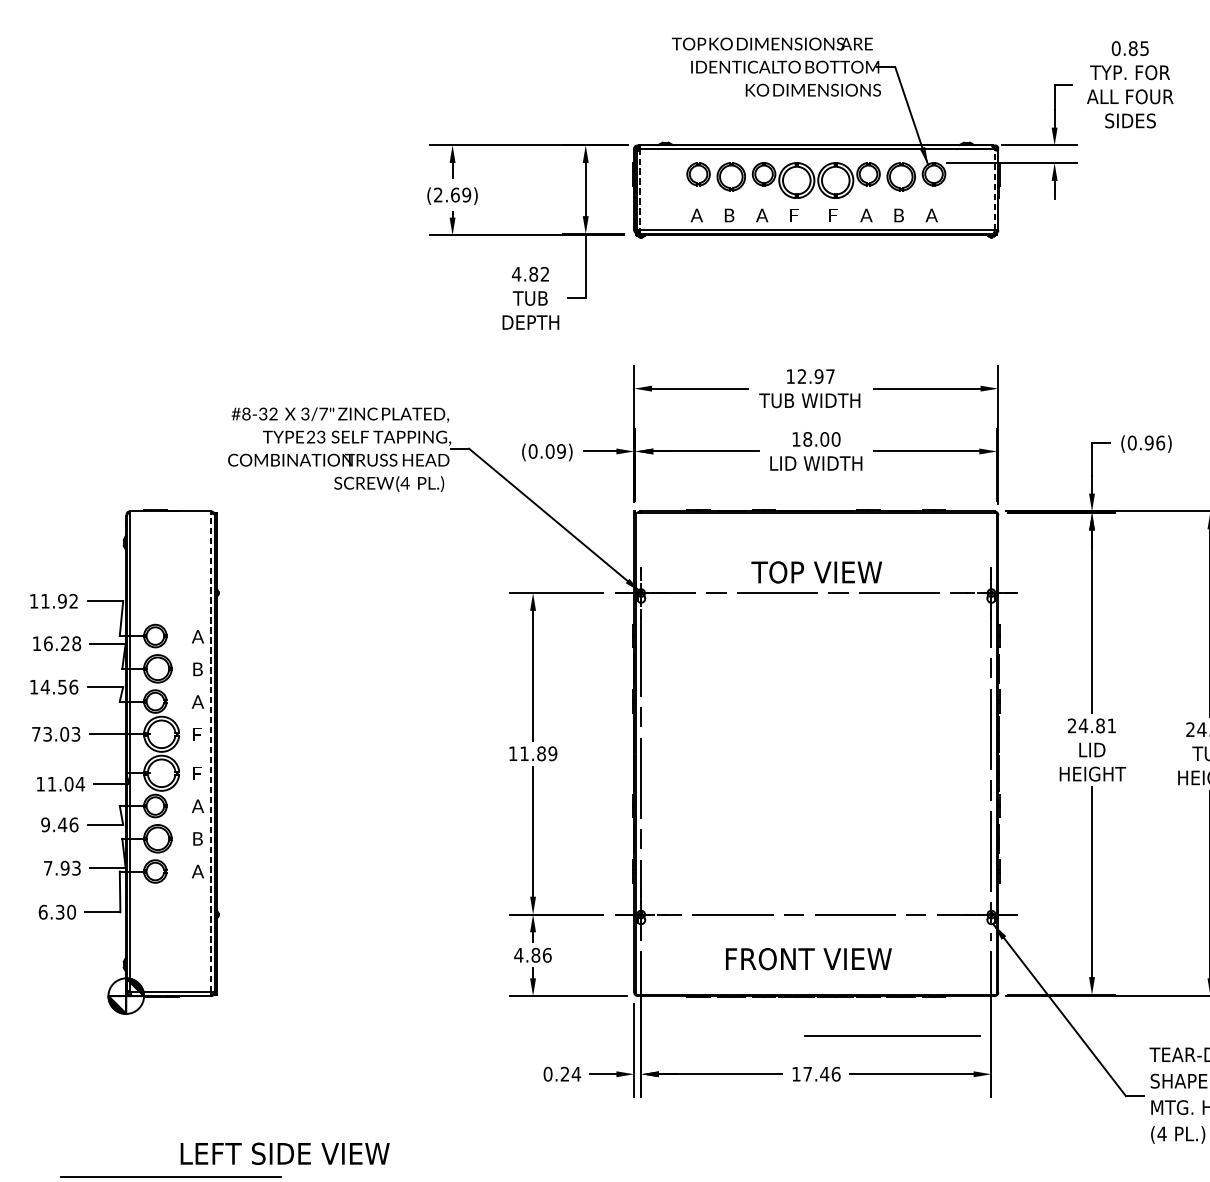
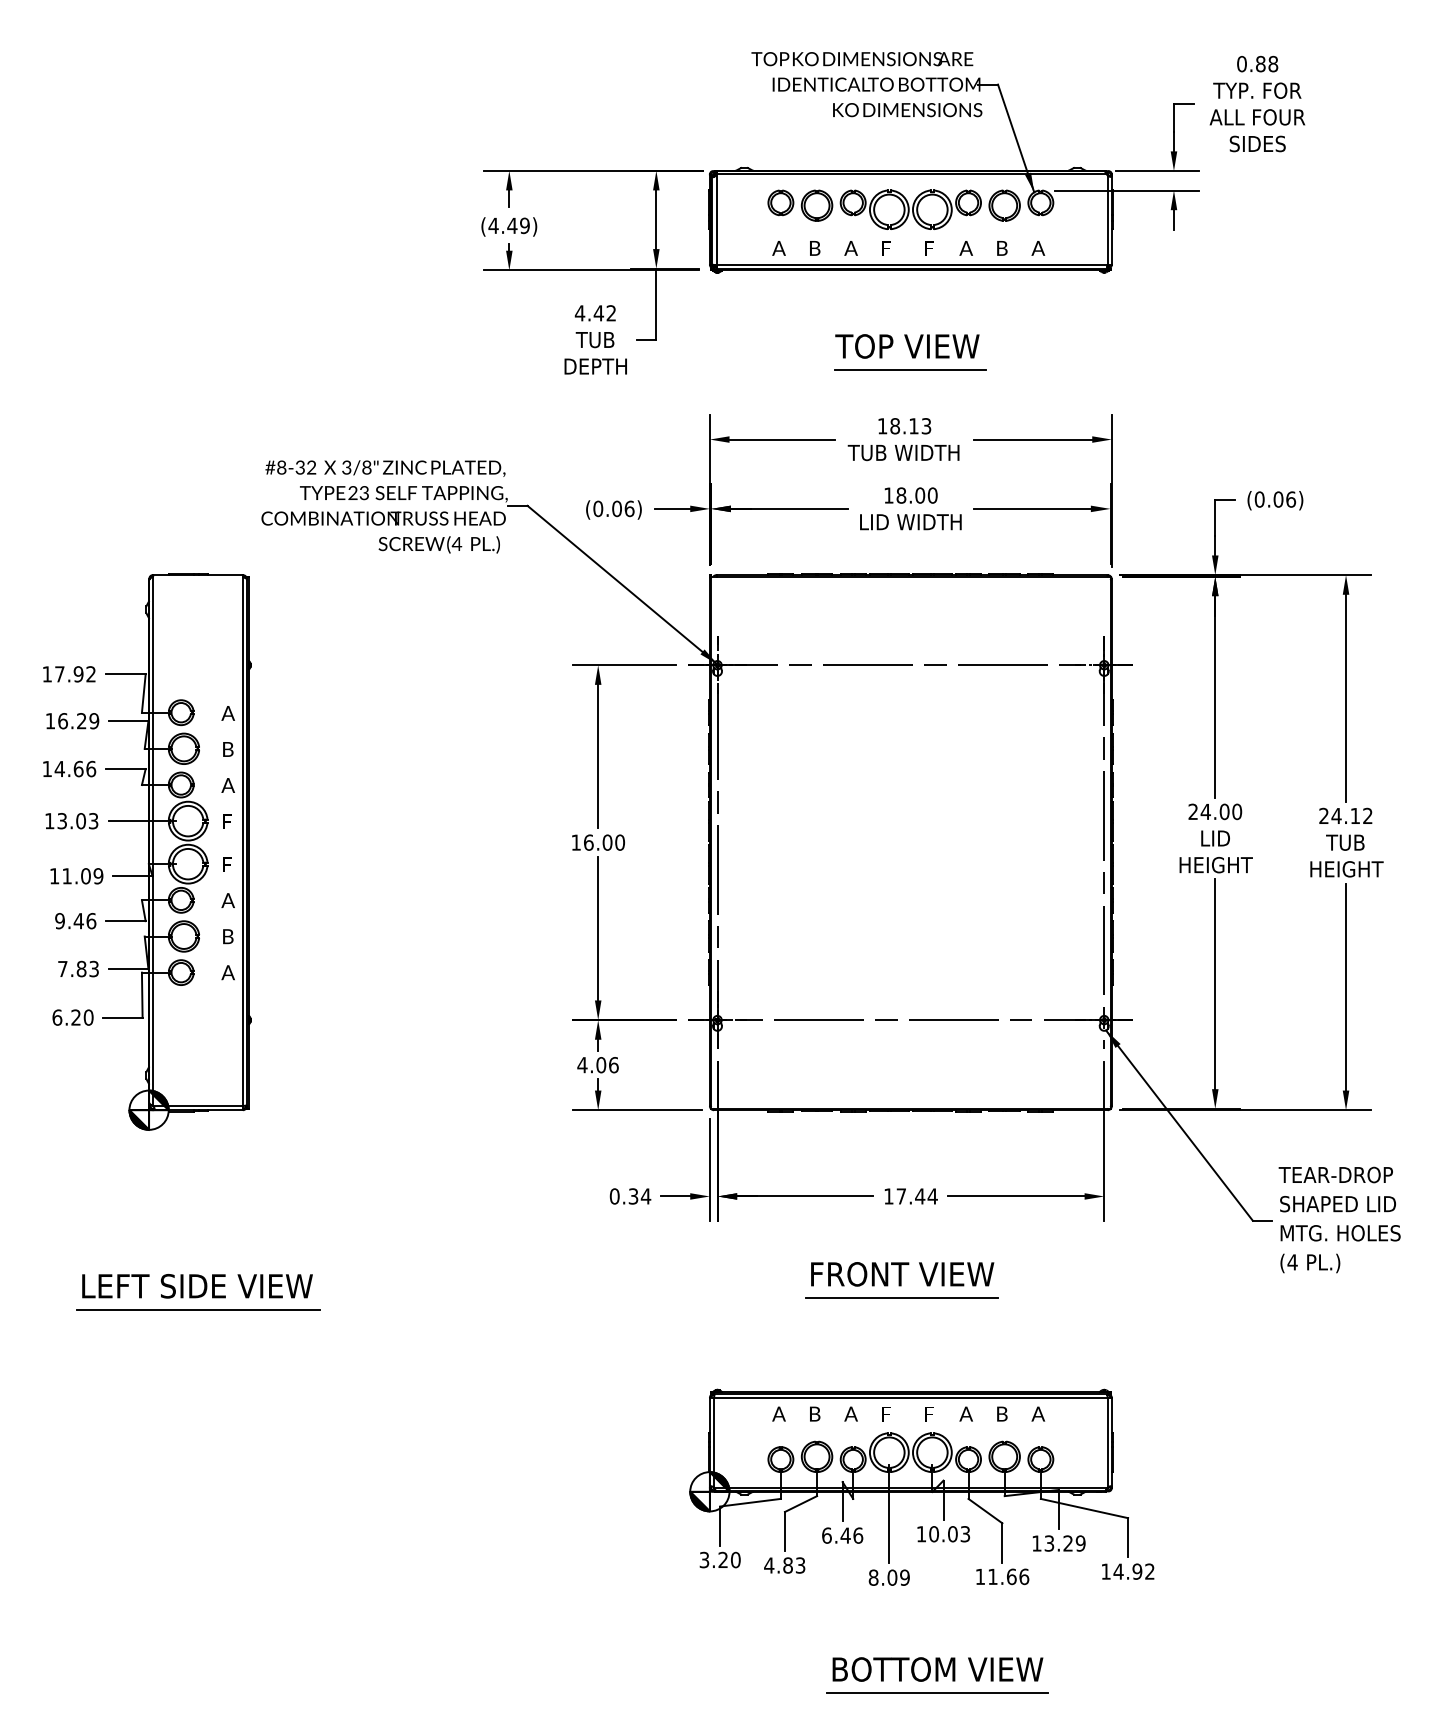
text: (1144, 48) -> (1273, 63), 0.85 -> 0.88
line: (994, 189) -> (1107, 219), dashed -> solid
line: (640, 190) -> (716, 220), dashed -> solid
text: (446, 194) -> (502, 225), (2.69) -> (4.49)
text: (533, 274) -> (598, 313), 4.82 -> 4.42
line: (815, 326) -> (910, 370), added
text: (815, 376) -> (910, 426), 12.97 -> 18.13
text: (323, 413) -> (366, 467), 3/7" -> 3/8"
text: (1149, 442) -> (1278, 499), (0.96) -> (0.06)
text: (561, 451) -> (629, 508), (0.09) -> (0.06)
text: (816, 572) -> (907, 346), moved
text: (45, 601) -> (59, 674), 11.92 -> 17.92
text: (76, 644) -> (94, 721), 16.28 -> 16.29
text: (62, 686) -> (78, 768), 14.56 -> 14.66
text: (1105, 725) -> (1230, 811), 24.81 -> 24.00
text: (36, 734) -> (49, 821), 73.03 -> 13.03
line: (210, 752) -> (242, 841), dashed -> solid
text: (538, 753) -> (604, 842), 11.89 -> 16.00
text: (80, 784) -> (98, 876), 11.04 -> 11.09
text: (65, 868) -> (81, 969), 7.93 -> 7.83
text: (59, 912) -> (75, 1017), 6.30 -> 6.20
text: (536, 955) -> (601, 1065), 4.86 -> 4.06
text: (808, 959) -> (902, 1274), moved
line: (892, 1035) -> (901, 1297), moved
text: (565, 1074) -> (633, 1196), 0.24 -> 0.34
text: (835, 1074) -> (932, 1196), 17.46 -> 17.44
text: (285, 1154) -> (197, 1286), moved

